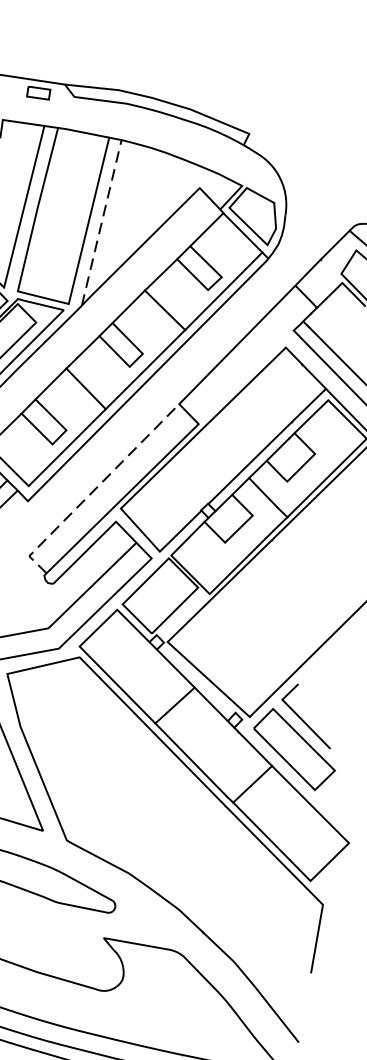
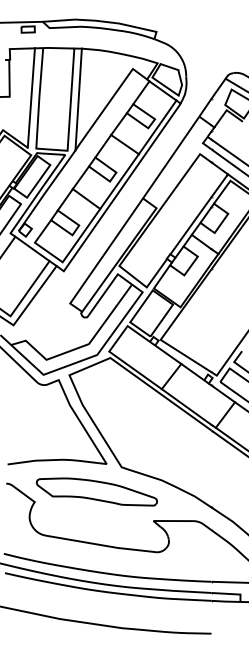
line: (101, 222) -> (78, 99), dashed -> solid
line: (95, 489) -> (102, 257), dashed -> solid

